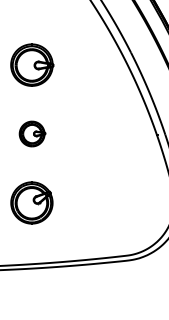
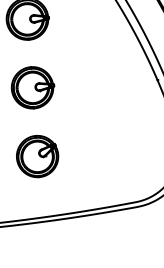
part: (32, 133) -> (33, 87), size x1.67

